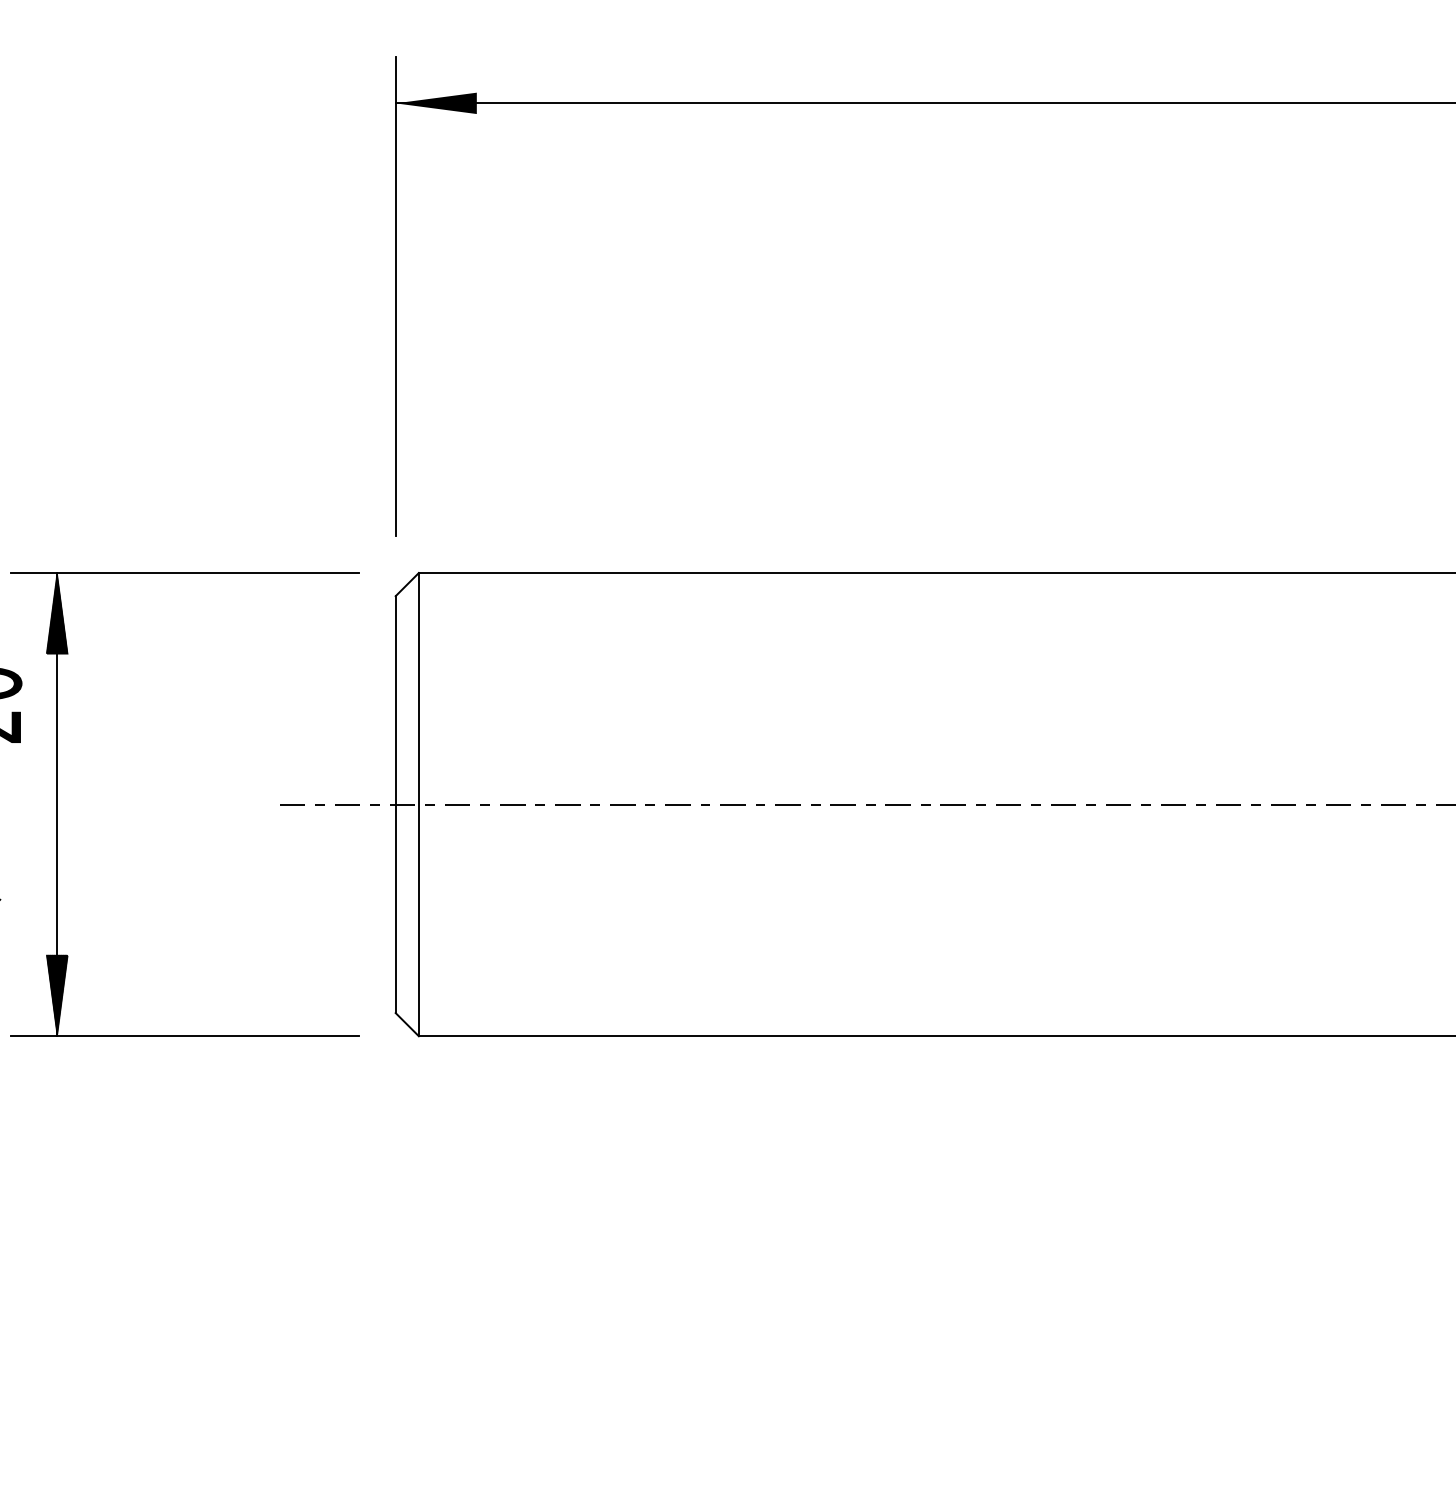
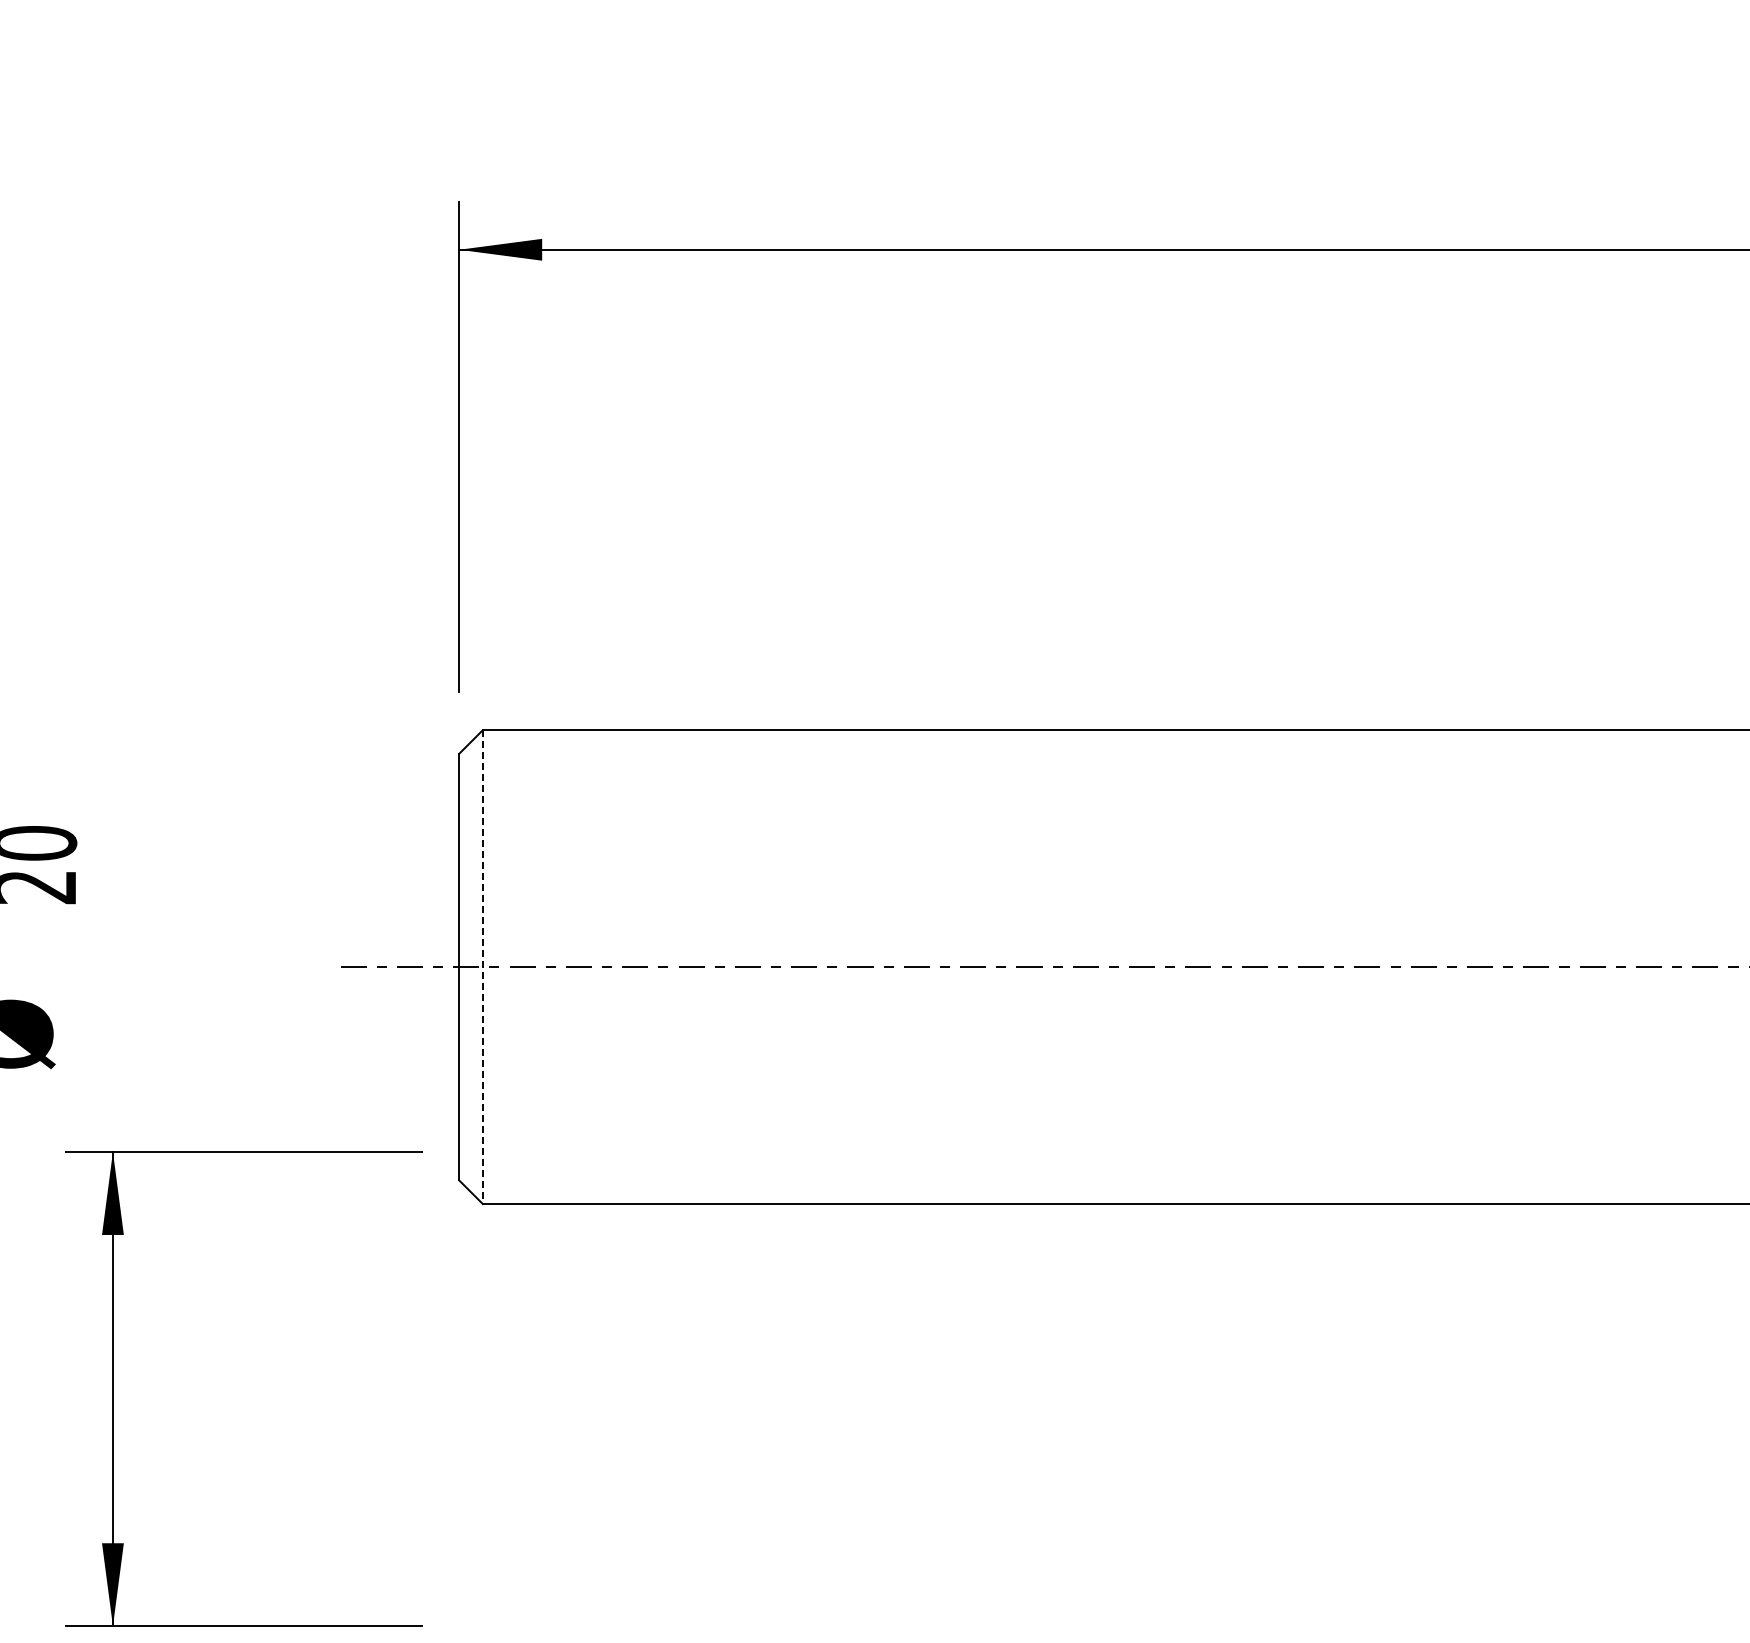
part: (57, 804) -> (113, 1388), moved
line: (418, 805) -> (482, 967), solid -> dashed

